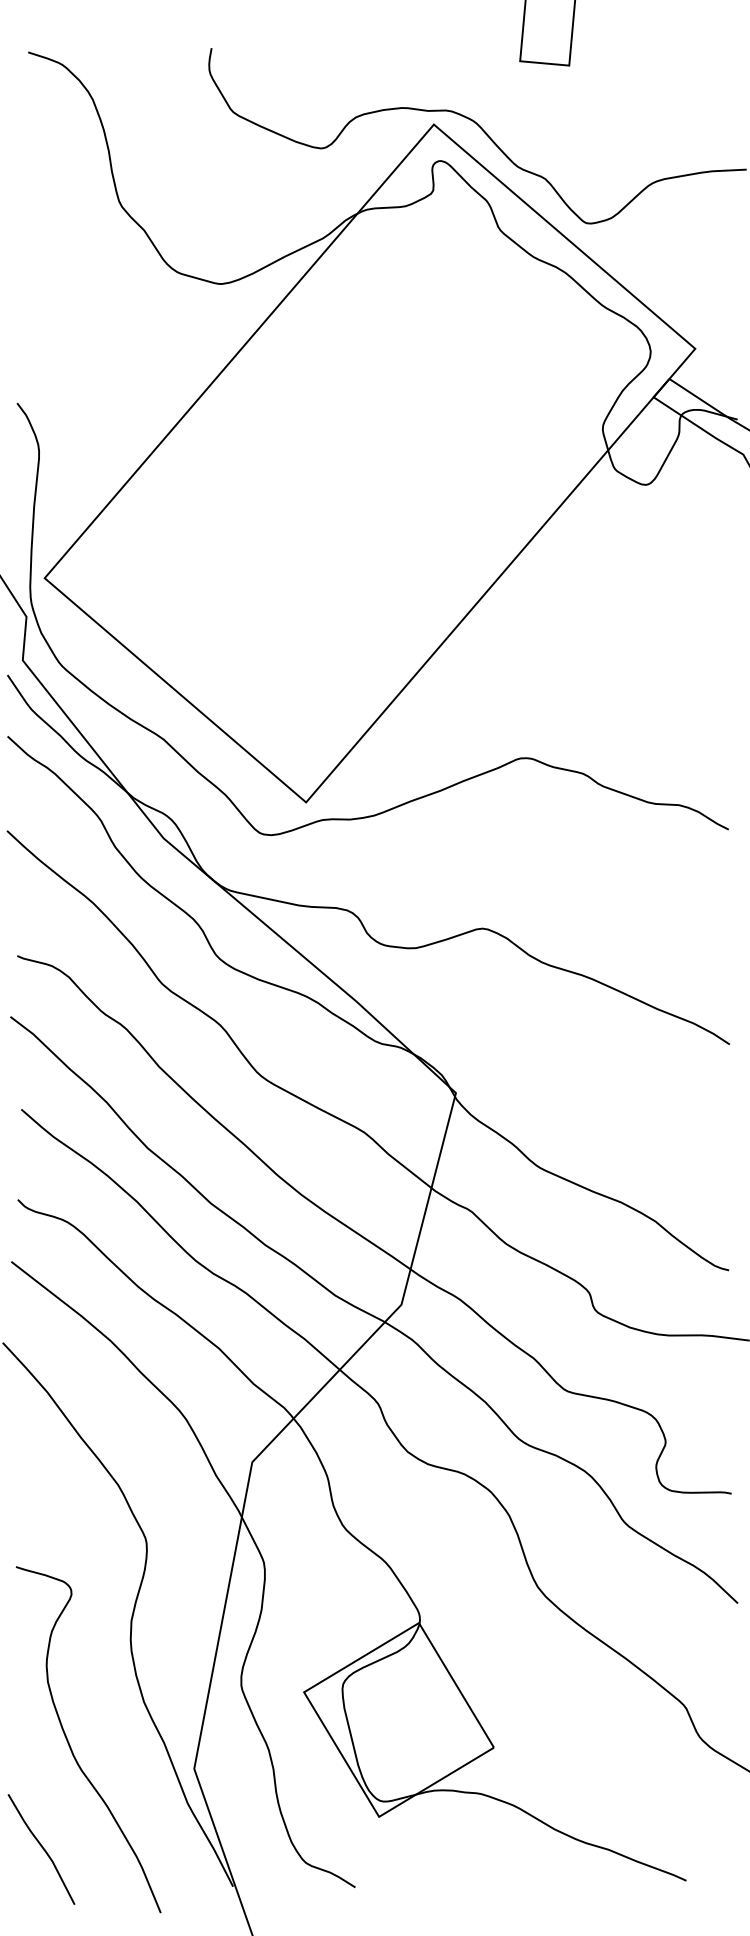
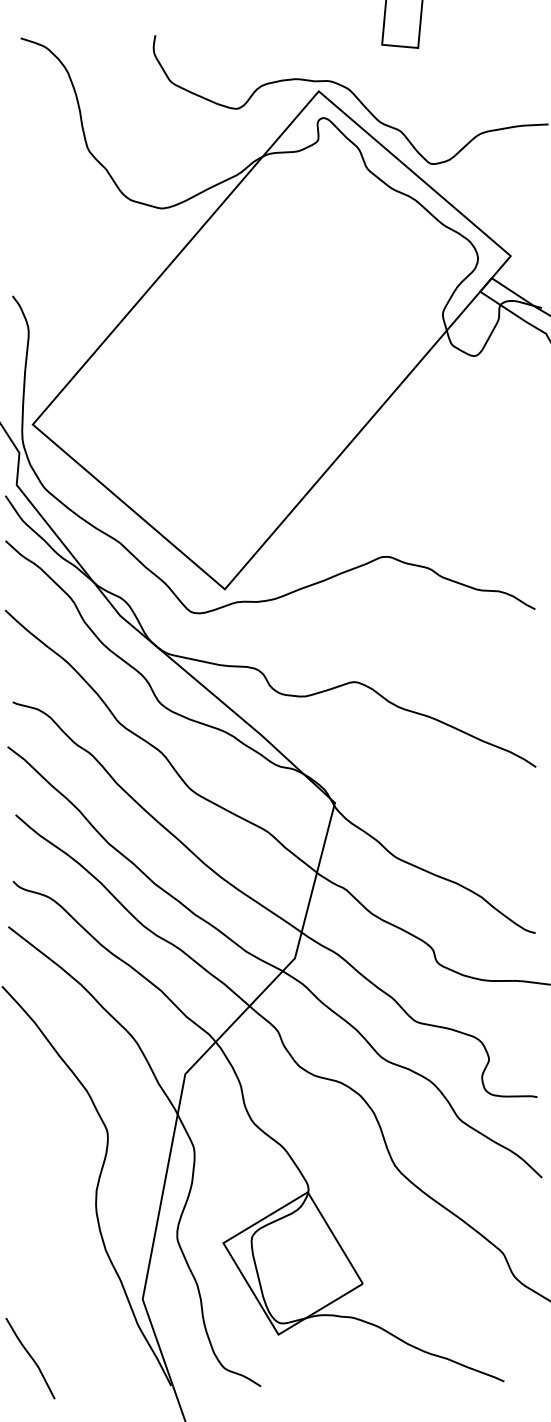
curve: (71, 1747) -> (52, 1283), removed

